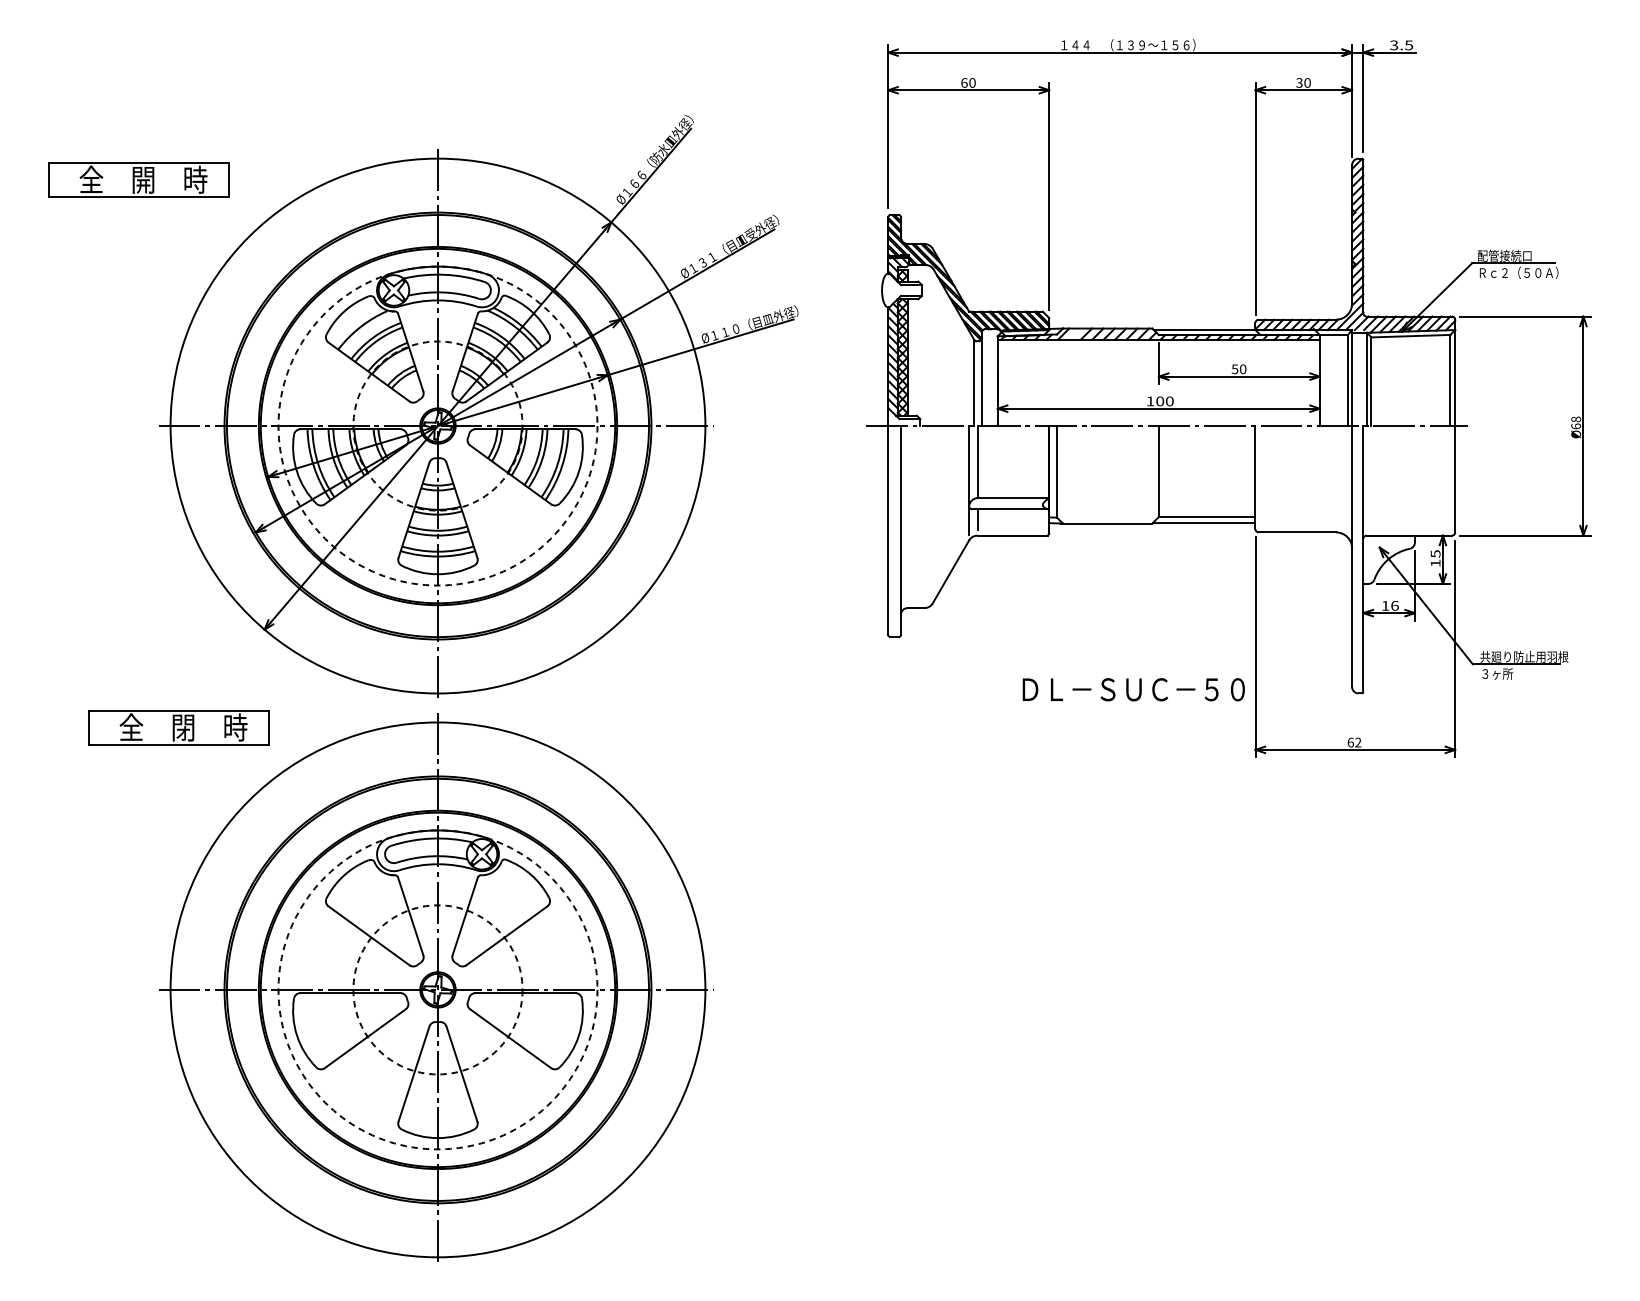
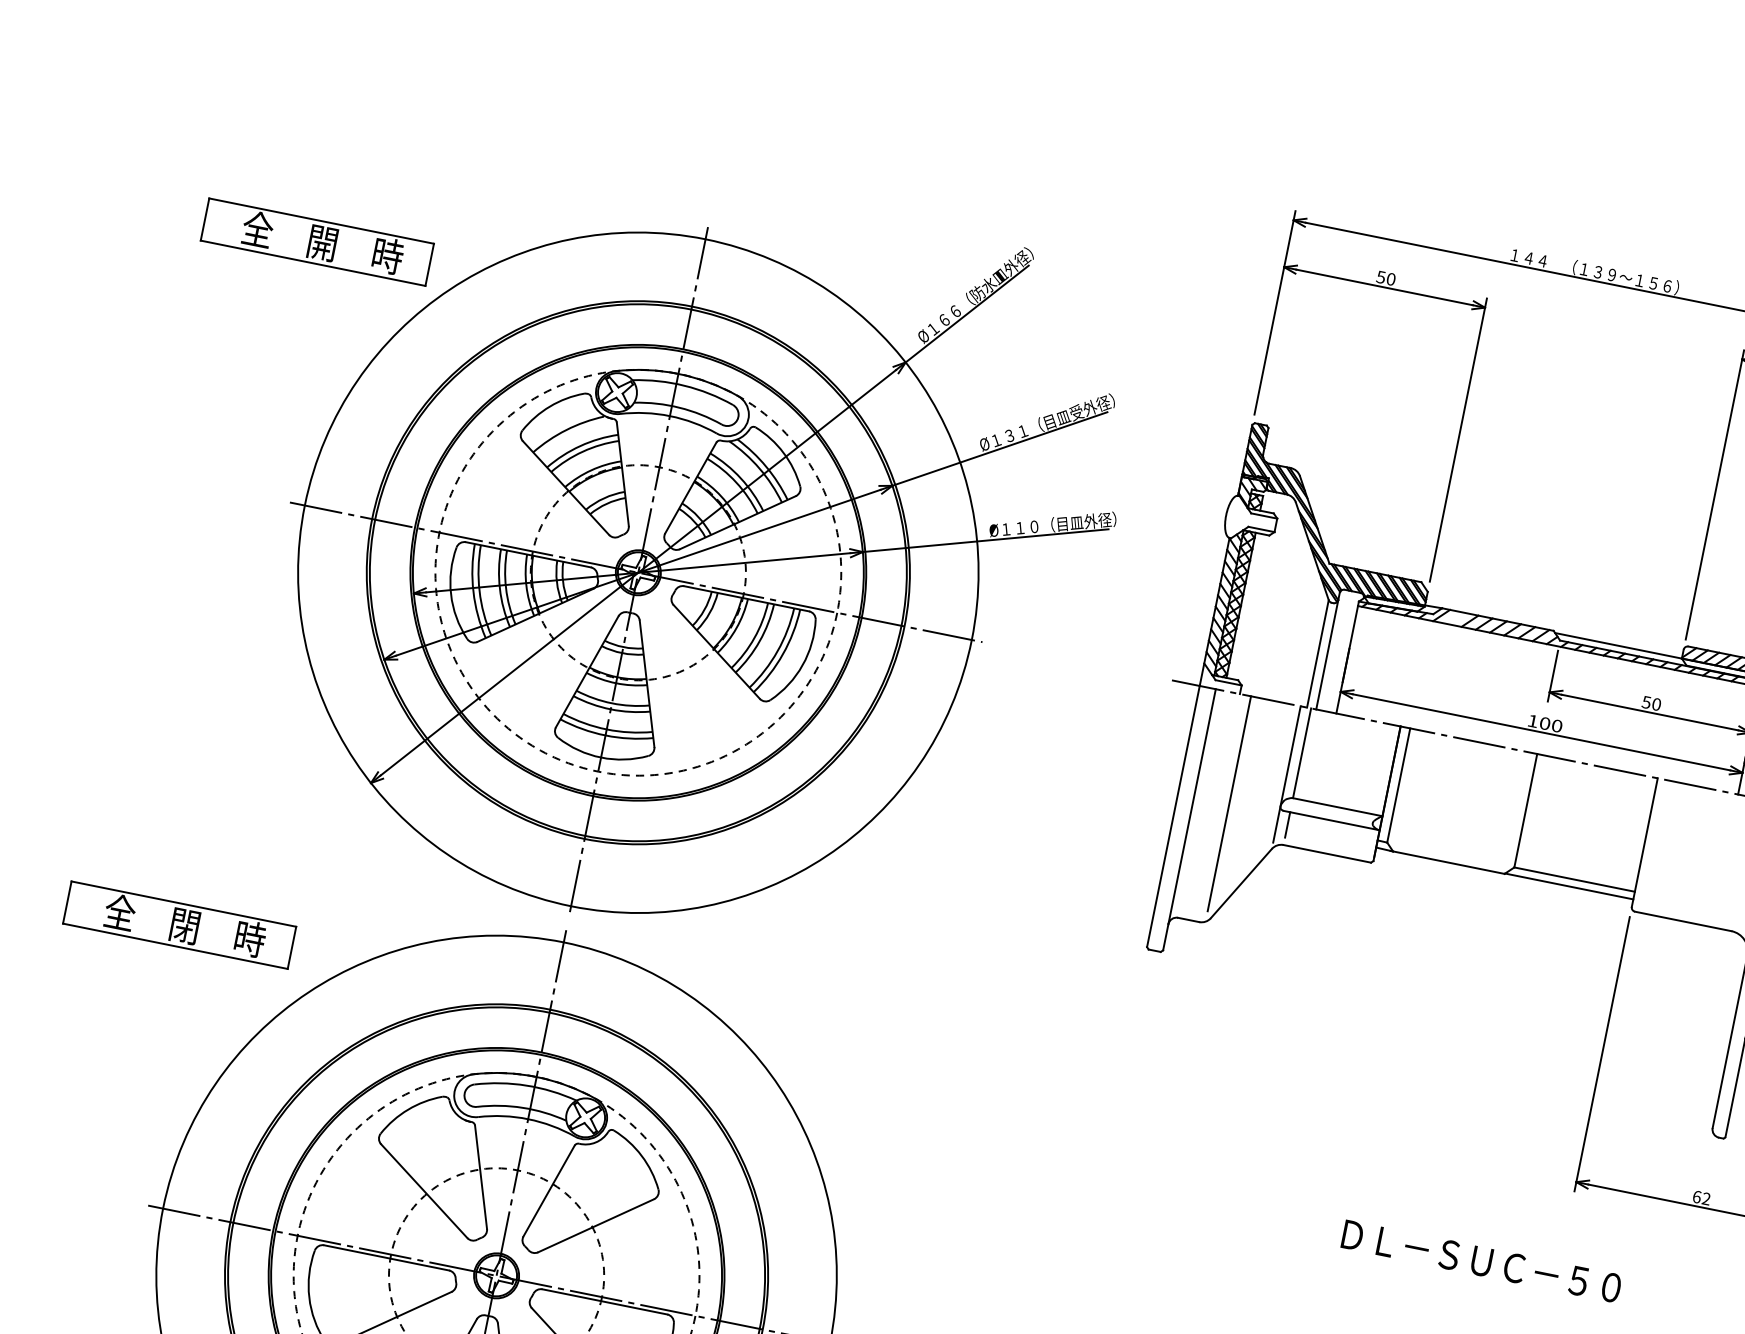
text: (964, 82) -> (1381, 276), 60 -> 50
part: (138, 179) -> (316, 241), moved
line: (929, 512) -> (1229, 804), added
text: (1133, 689) -> (1481, 1261), moved
part: (178, 727) -> (178, 924), moved

